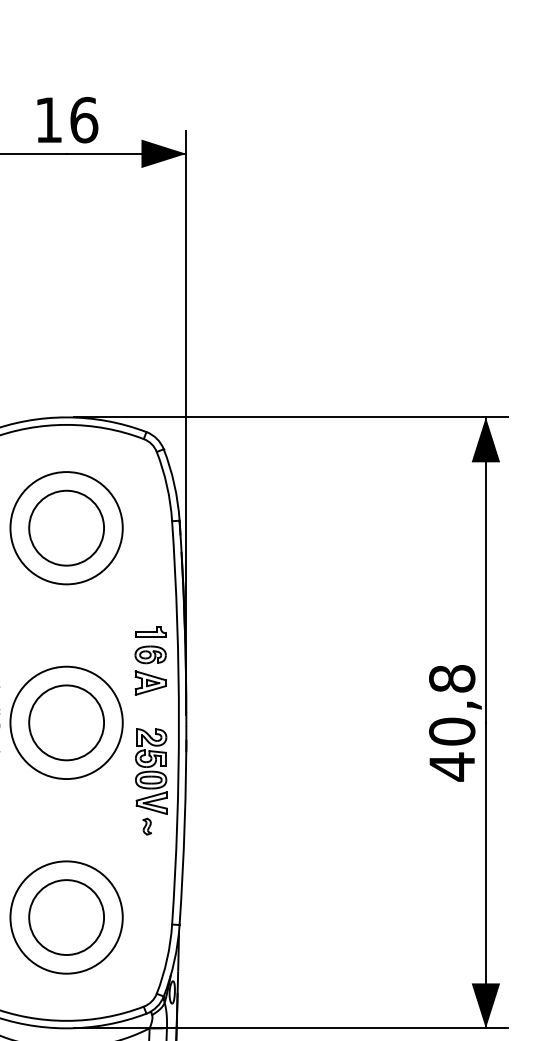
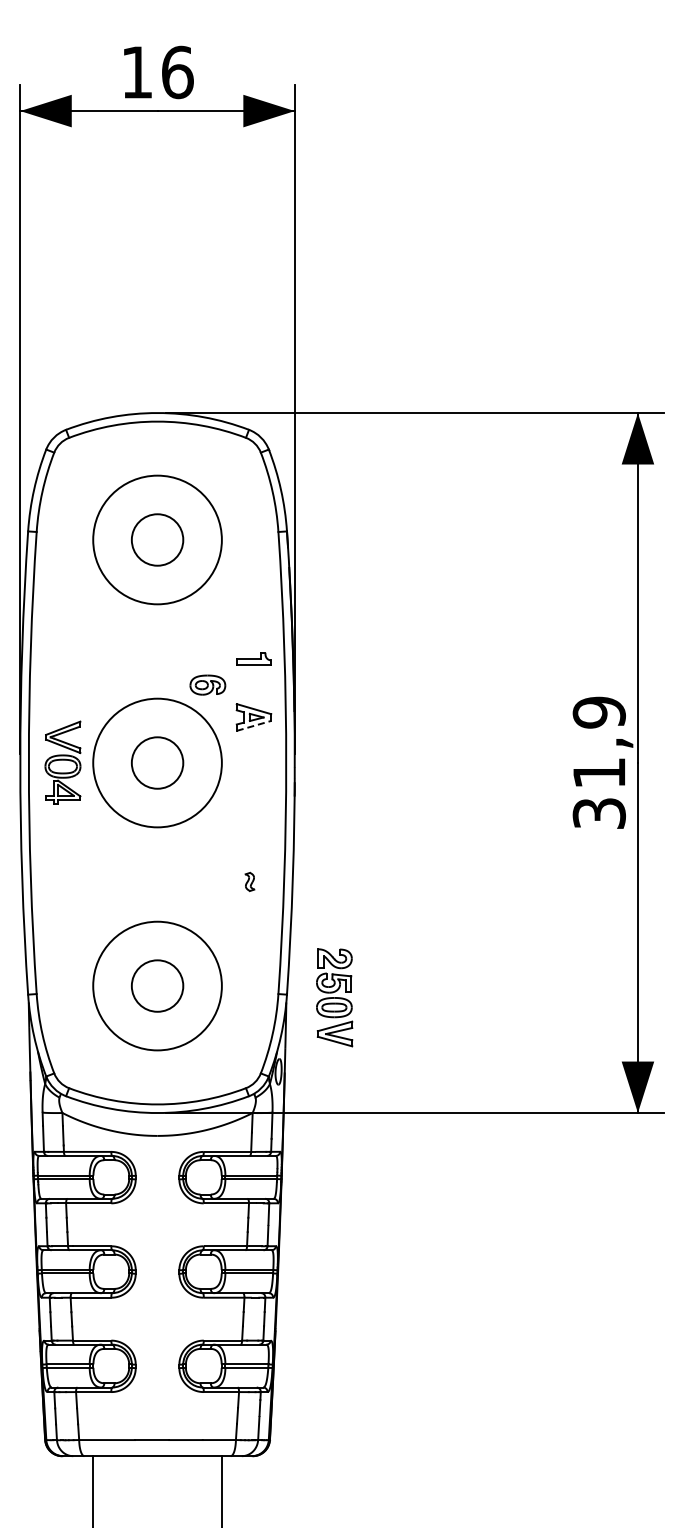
circle: (66, 527) -> (157, 539), size x0.6
part: (150, 654) -> (207, 684), moved
line: (151, 690) -> (254, 725), solid -> dashed
circle: (66, 722) -> (157, 762), size x0.6
text: (451, 723) -> (598, 763), 40,8 -> 31,9
part: (151, 771) -> (334, 997), moved
circle: (66, 917) -> (157, 985), size x0.6

